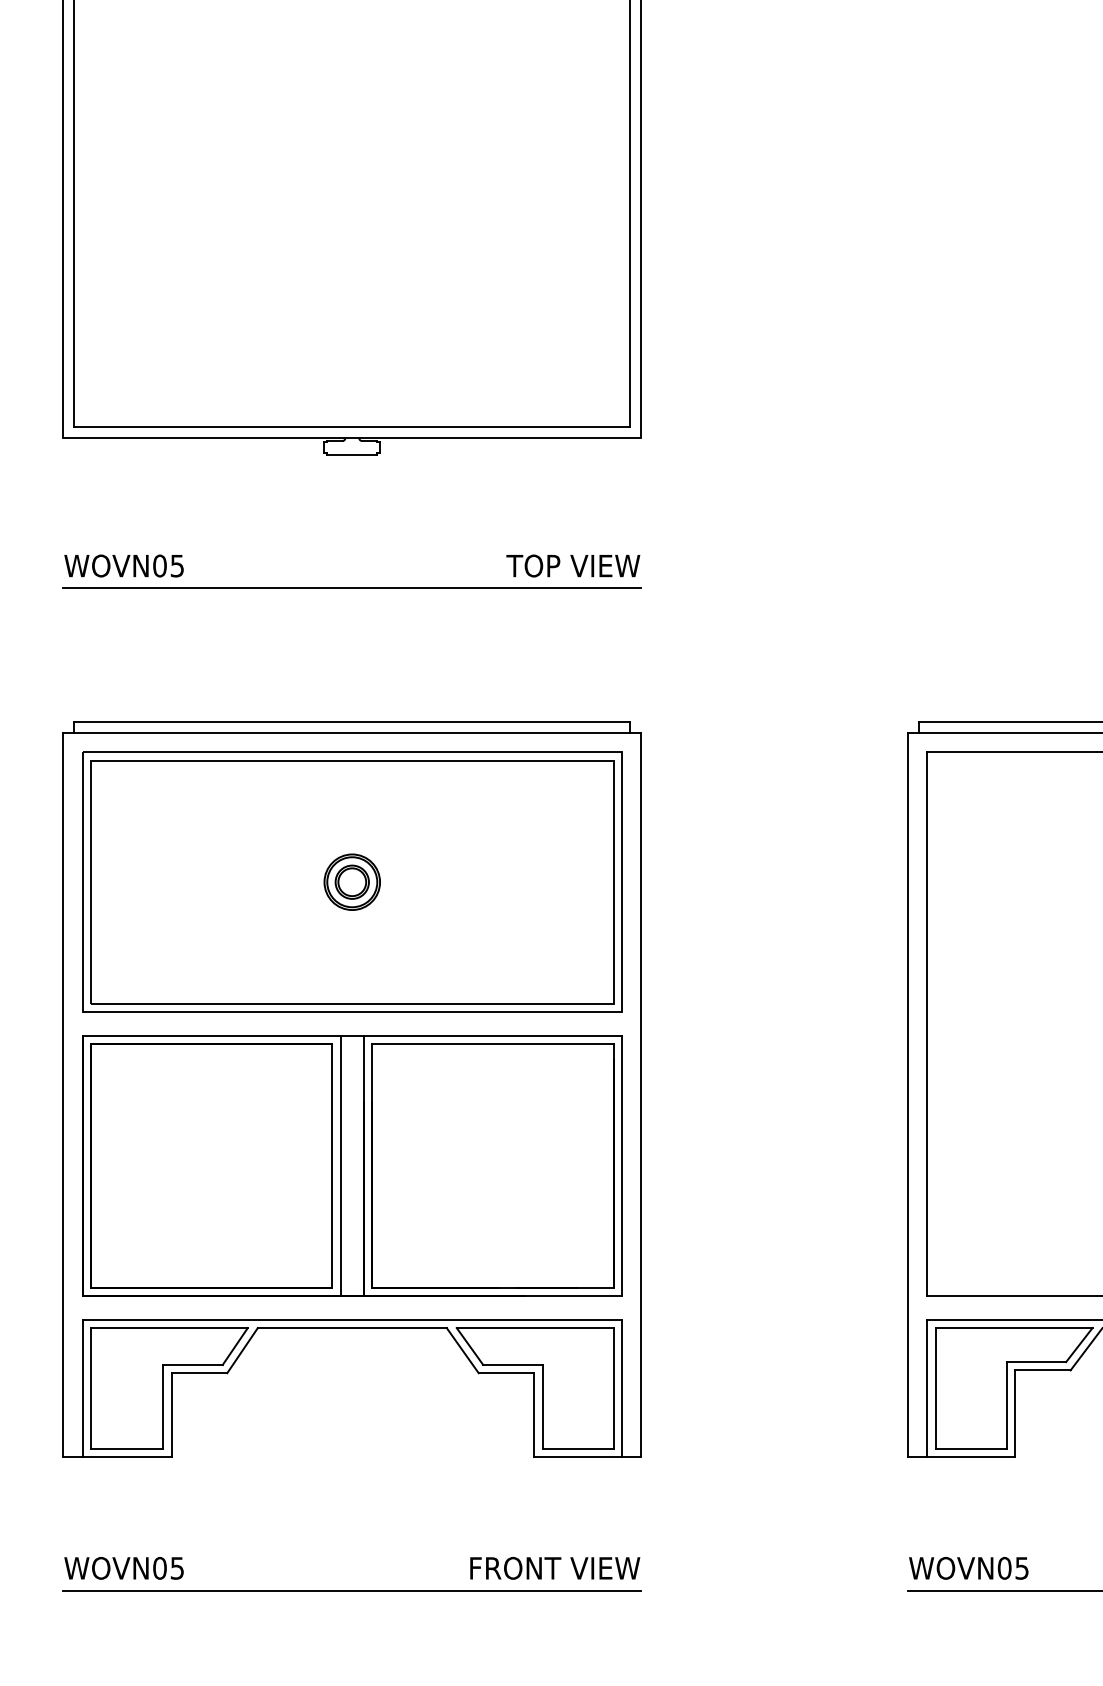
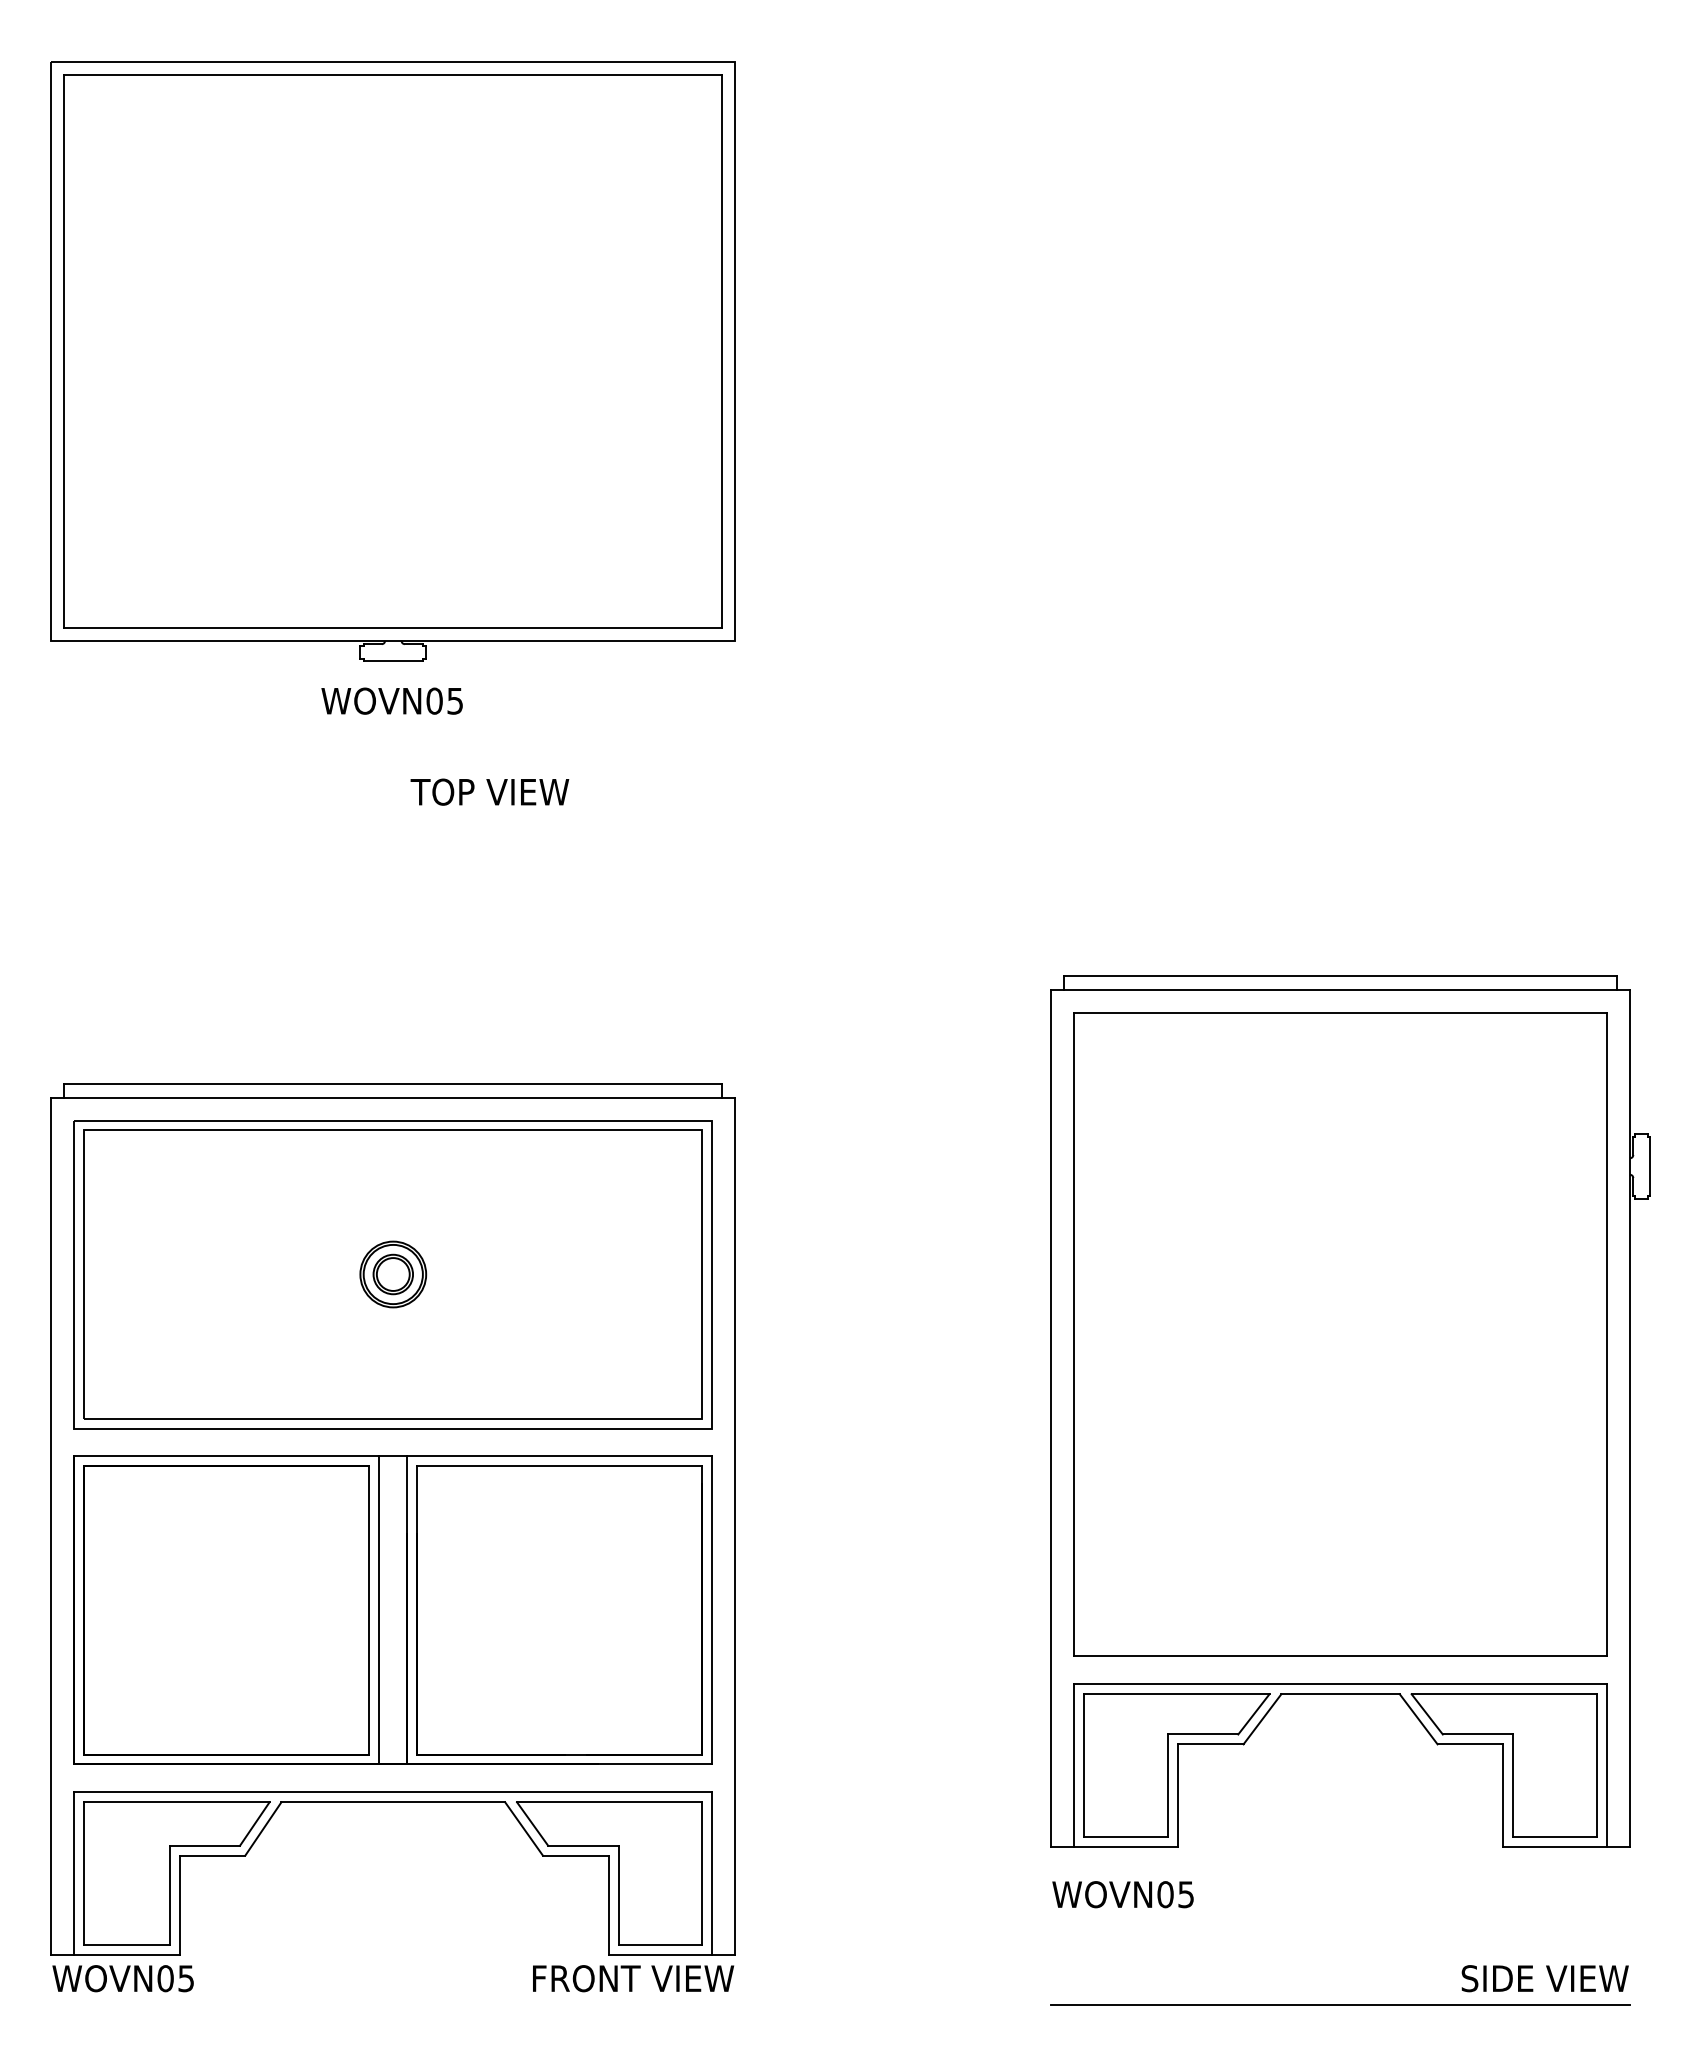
text: (123, 565) -> (391, 700), moved
text: (572, 565) -> (489, 791), moved
line: (352, 588) -> (393, 818), removed
part: (351, 1089) -> (392, 1519), moved
text: (968, 1568) -> (1122, 1894), moved
line: (352, 1590) -> (393, 2004), removed

